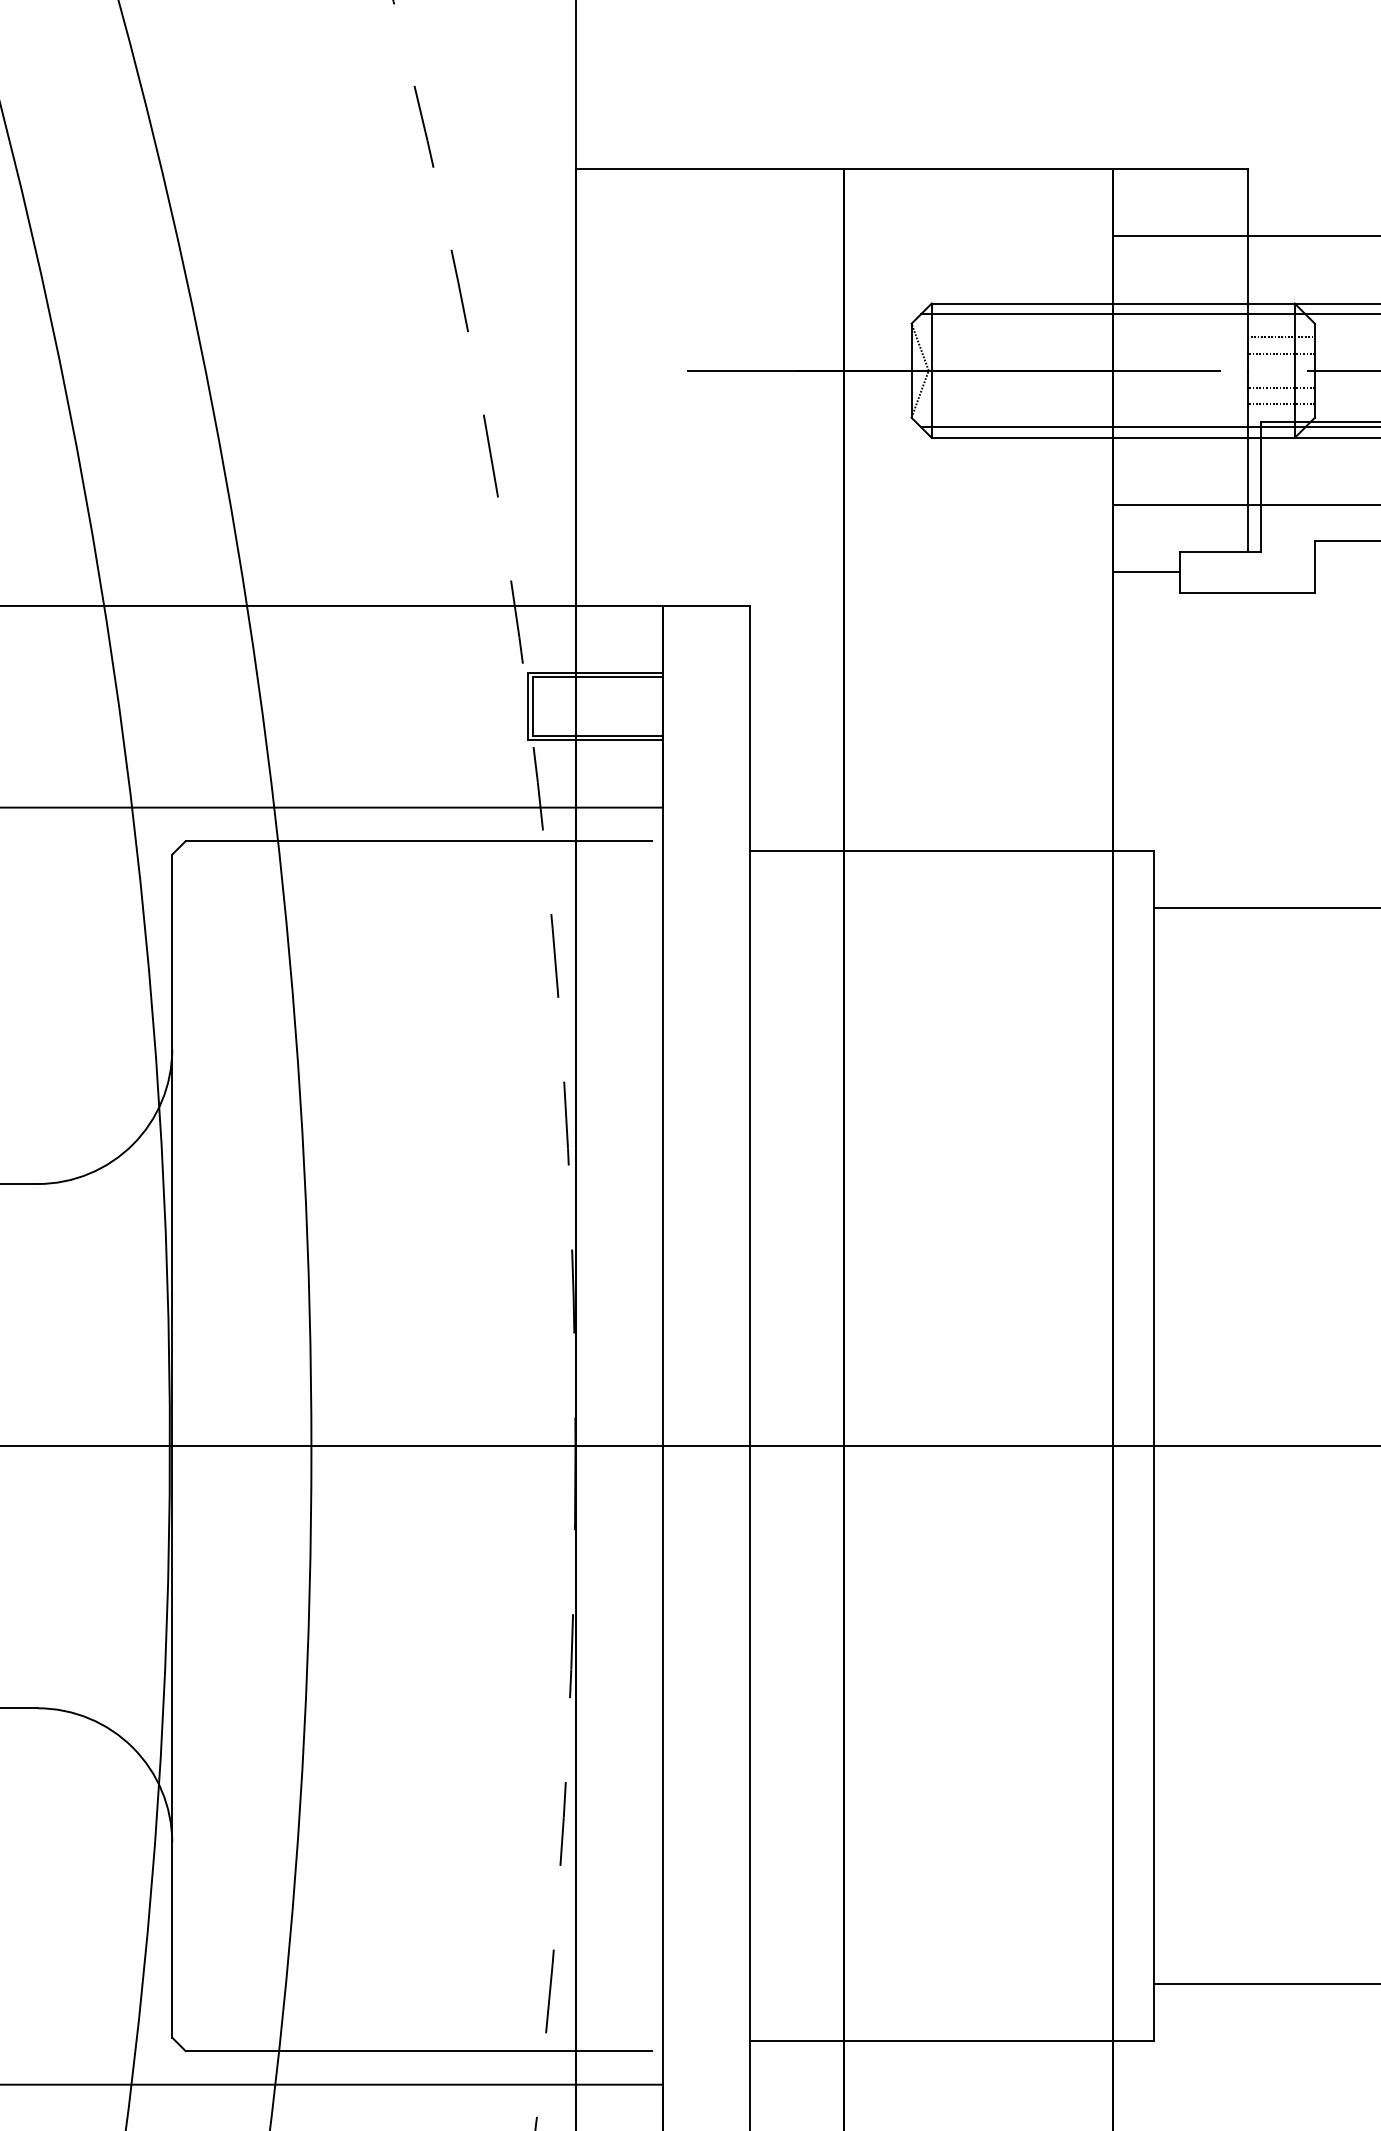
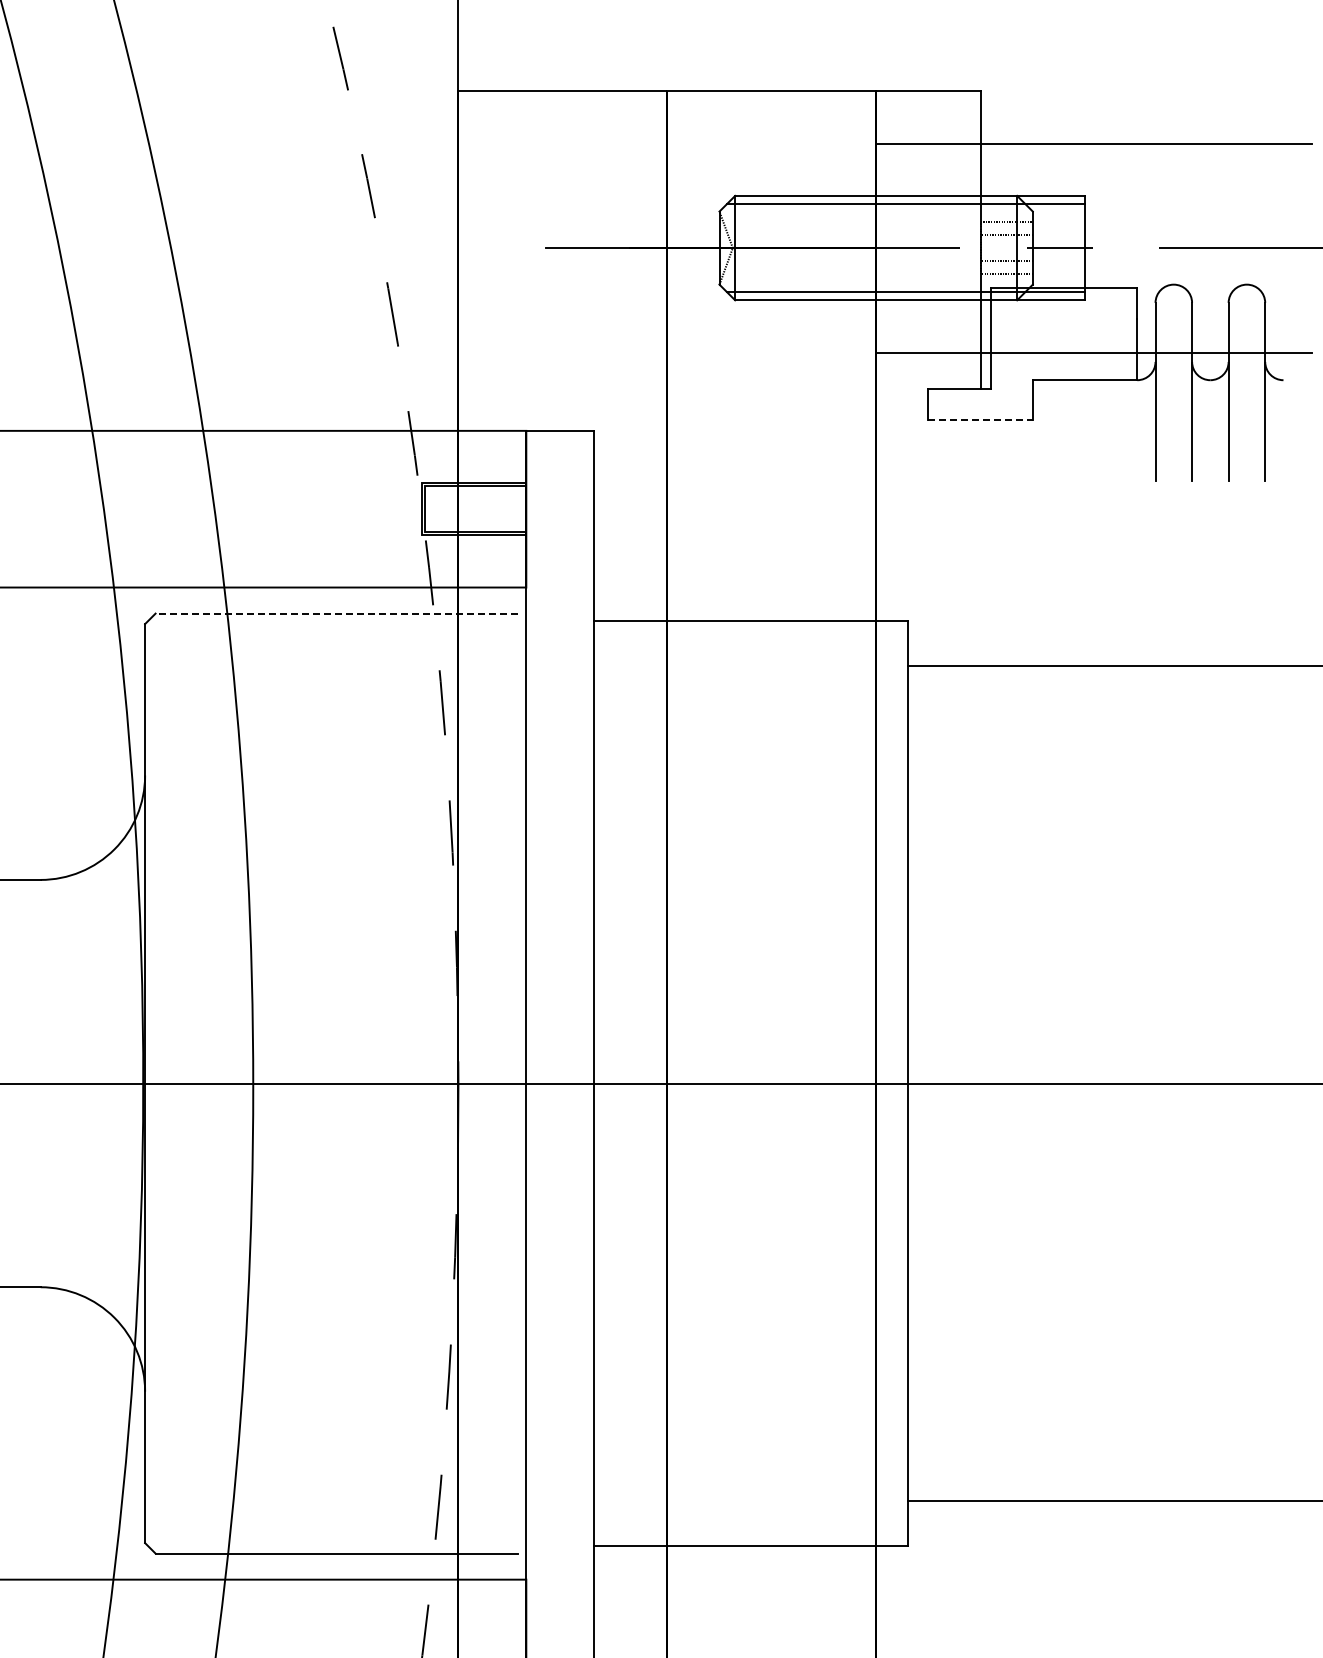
line: (1147, 572) -> (902, 404), removed
line: (1248, 592) -> (981, 420), solid -> dashed
line: (418, 841) -> (336, 613), solid -> dashed

